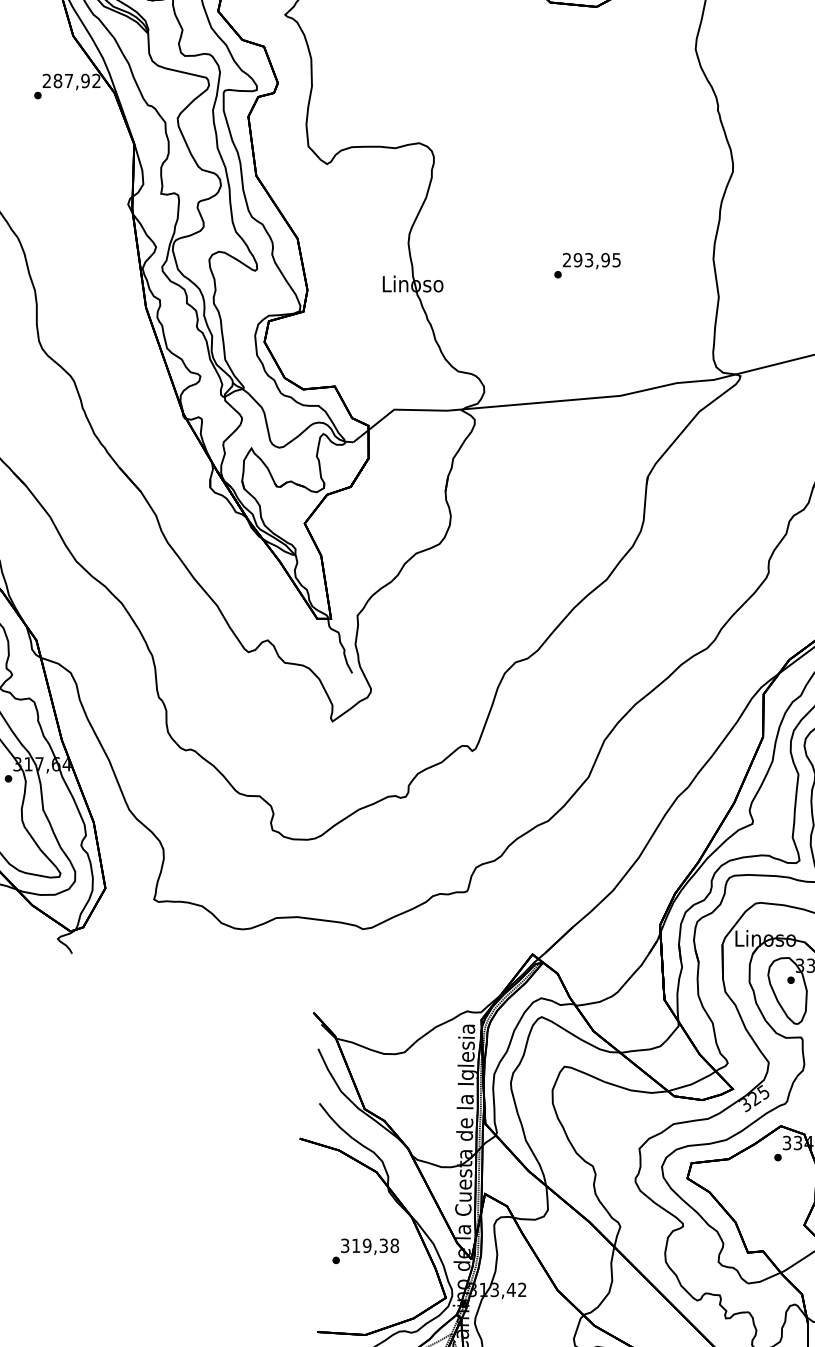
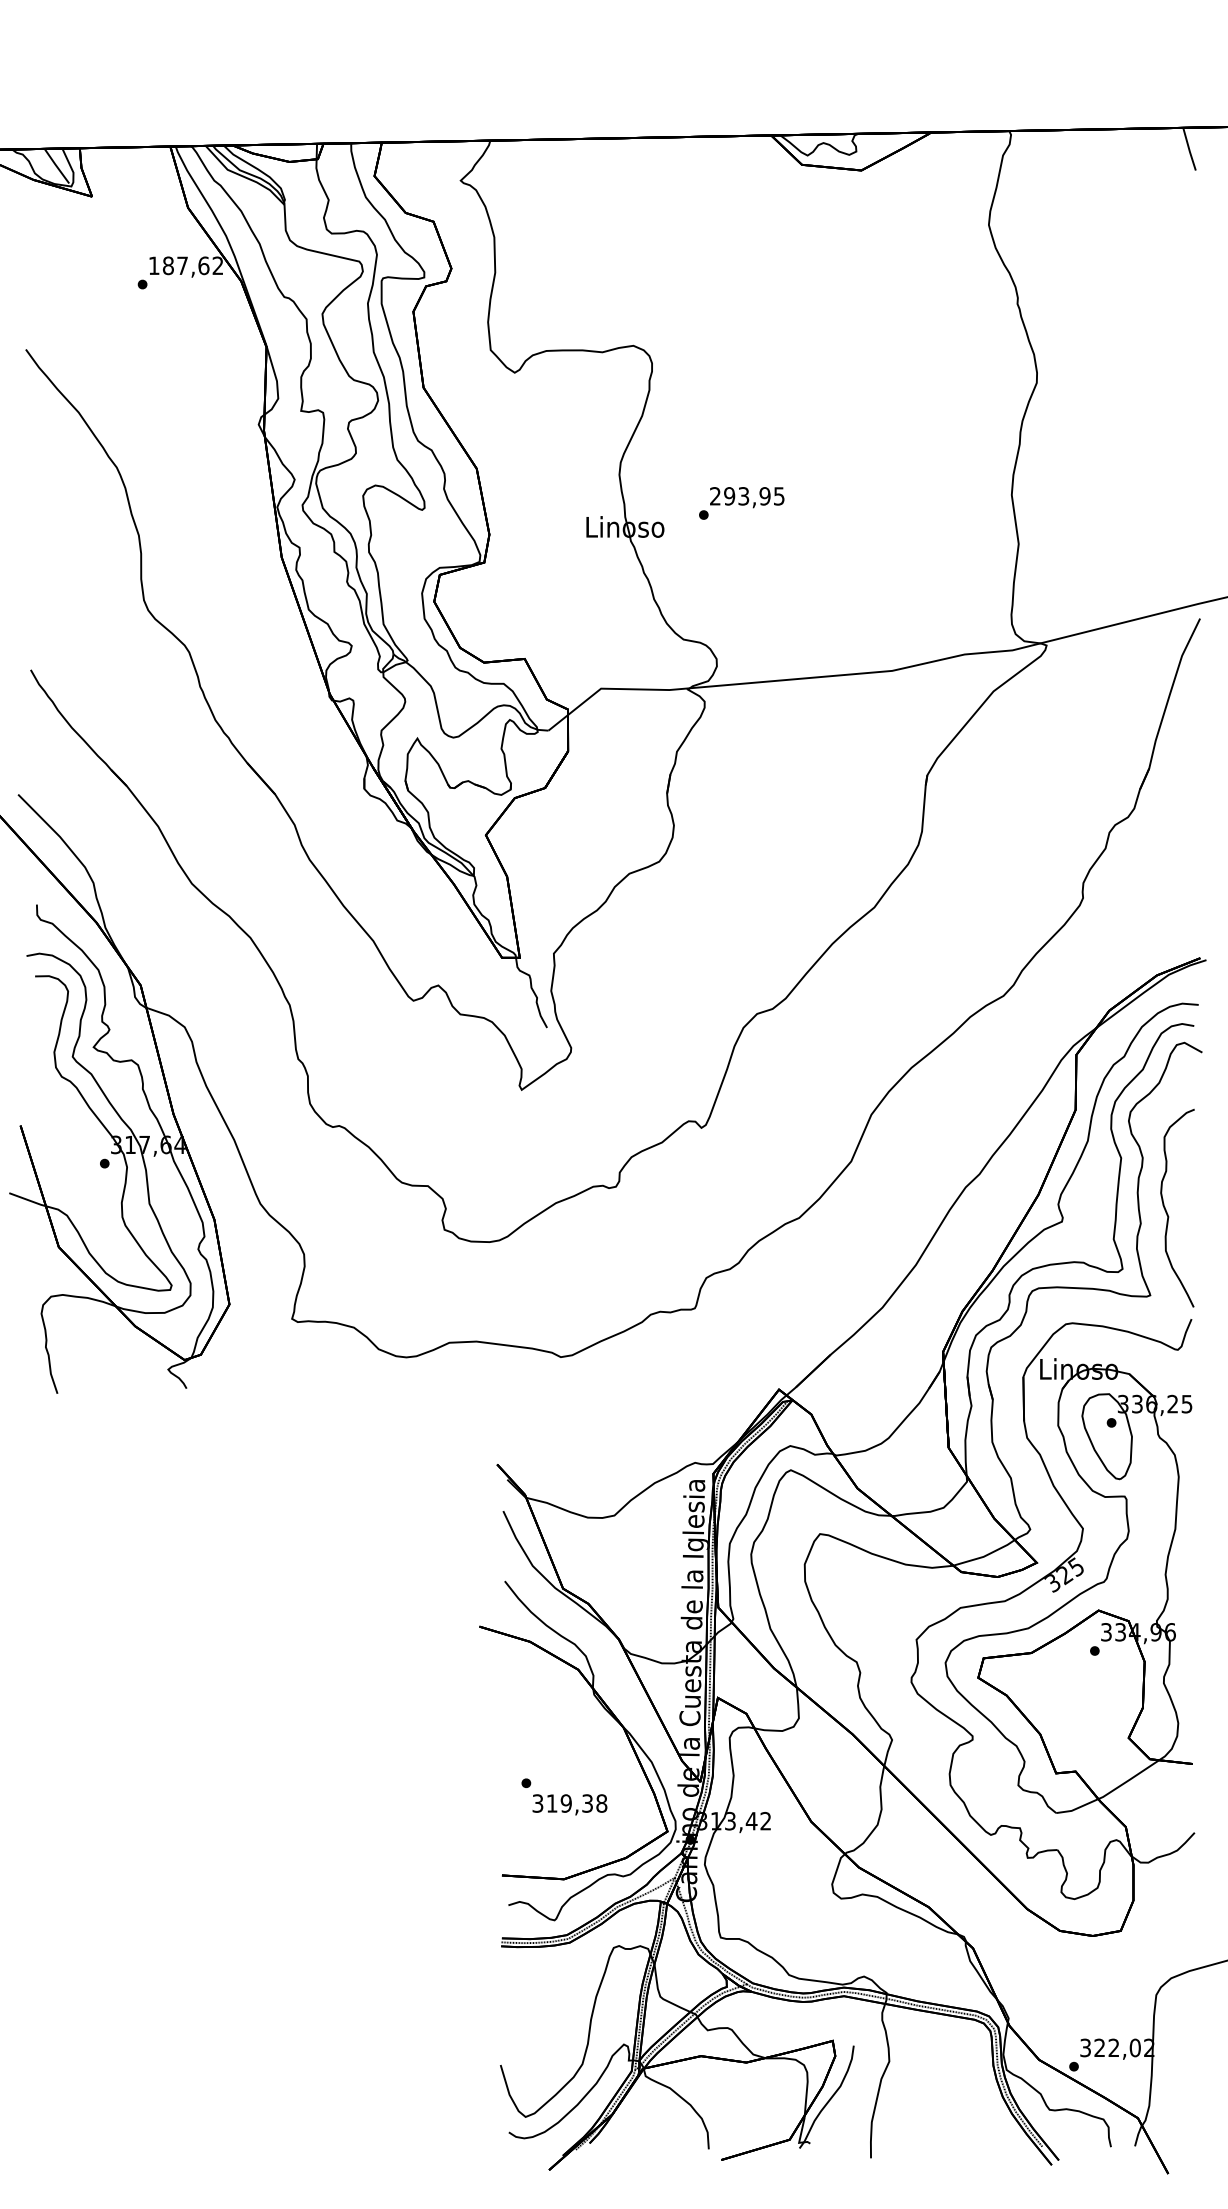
text: (65, 80) -> (178, 265), 287,92 -> 187,62
text: (587, 265) -> (741, 503), moved
text: (369, 1246) -> (569, 1804), moved

